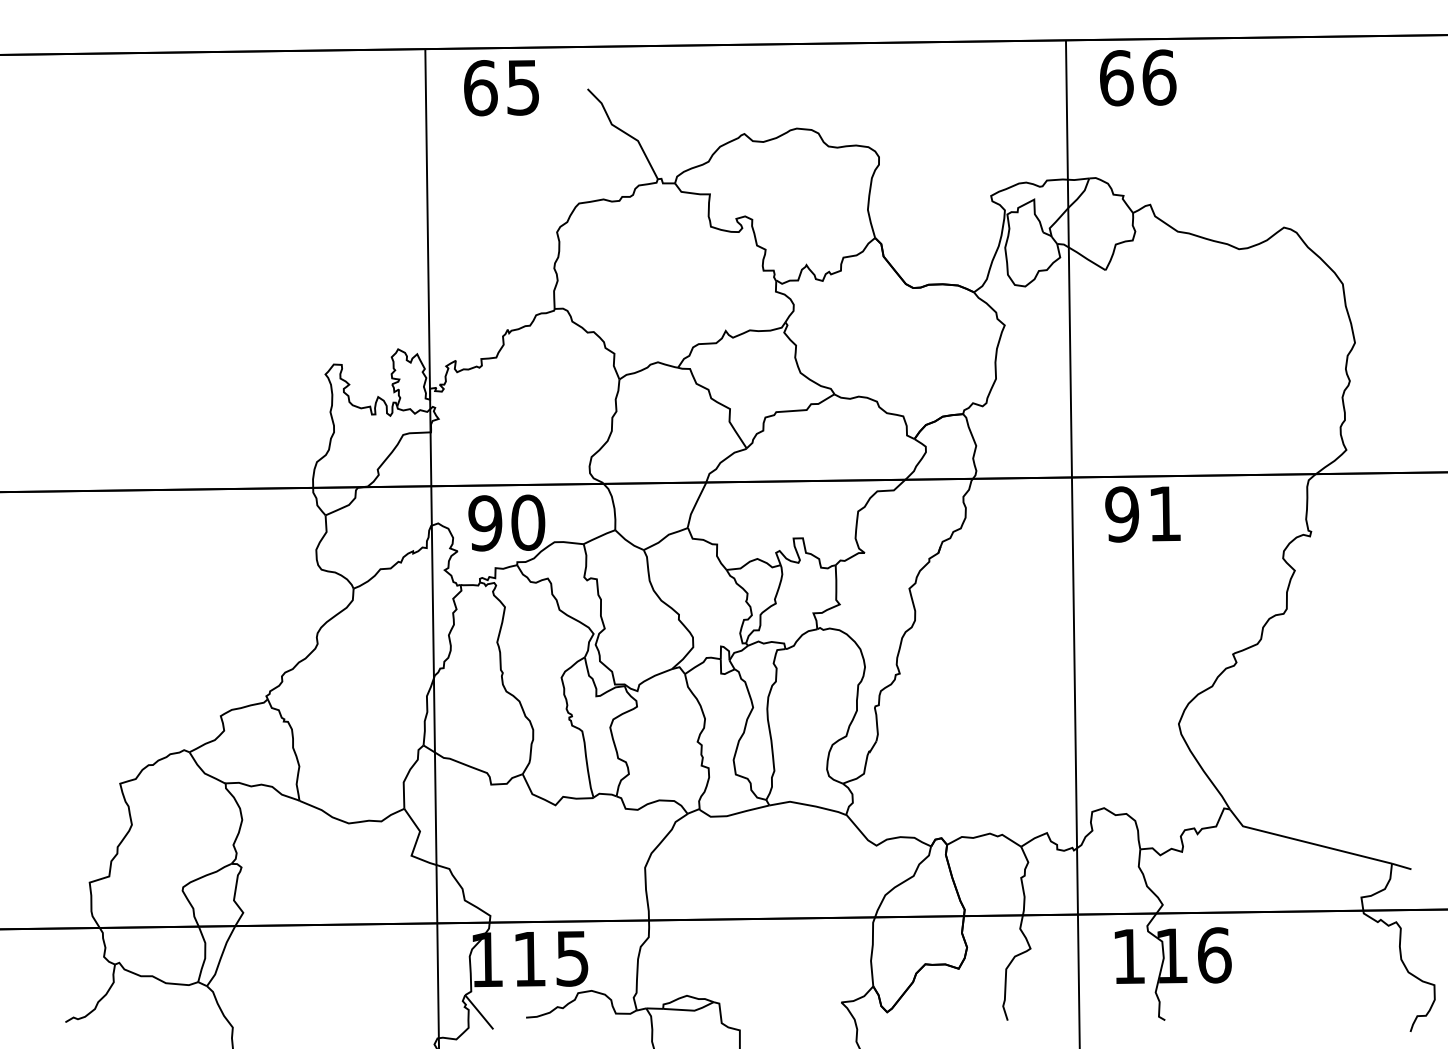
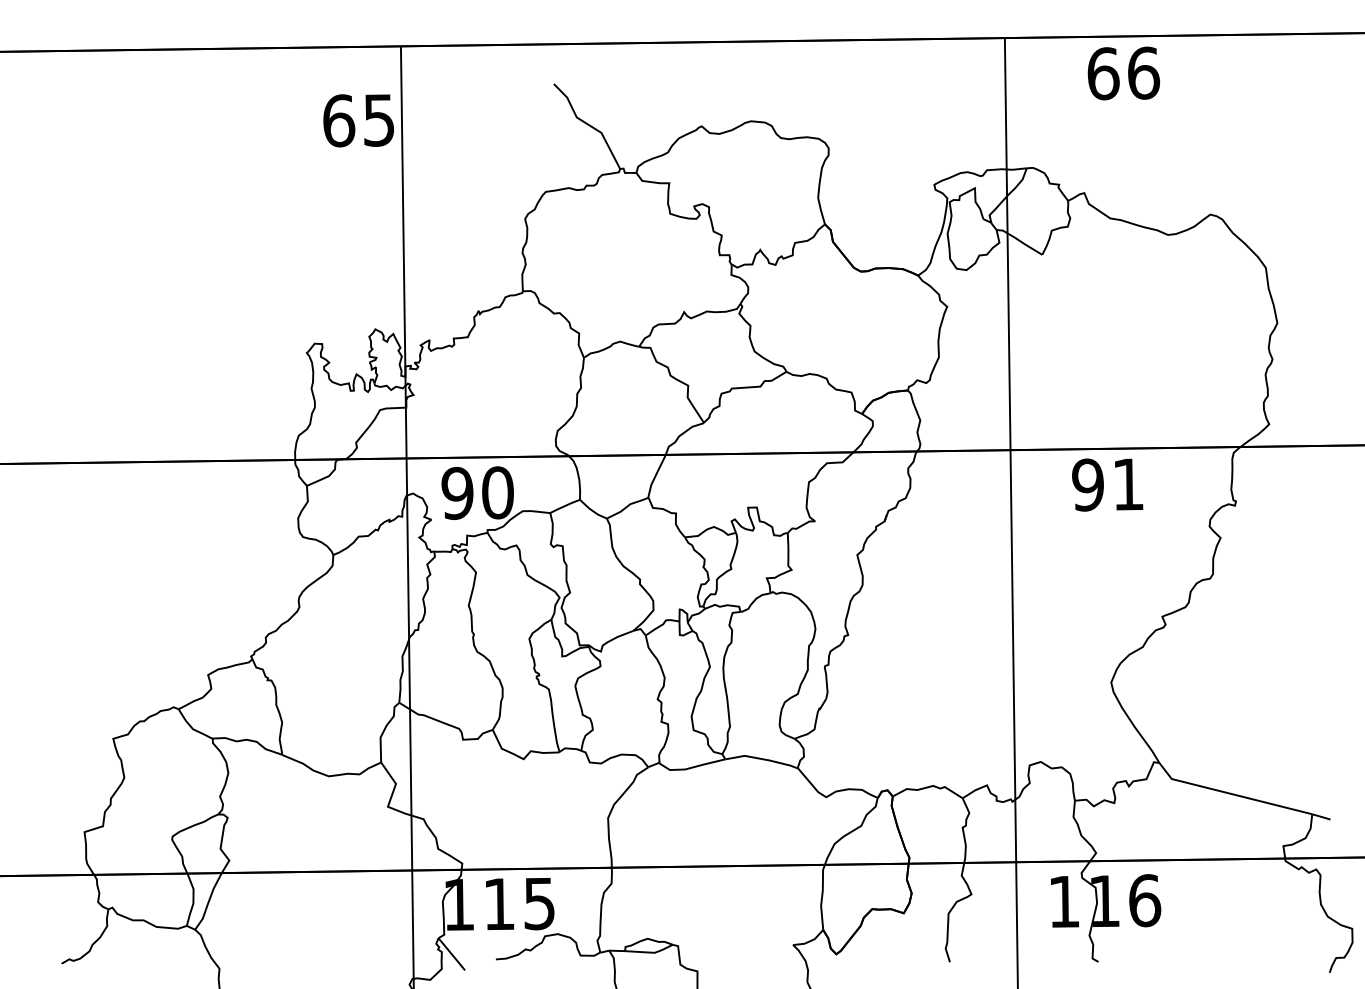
text: (1138, 77) -> (1124, 73), moved
text: (501, 88) -> (358, 121), moved
text: (1142, 514) -> (1107, 485), moved

